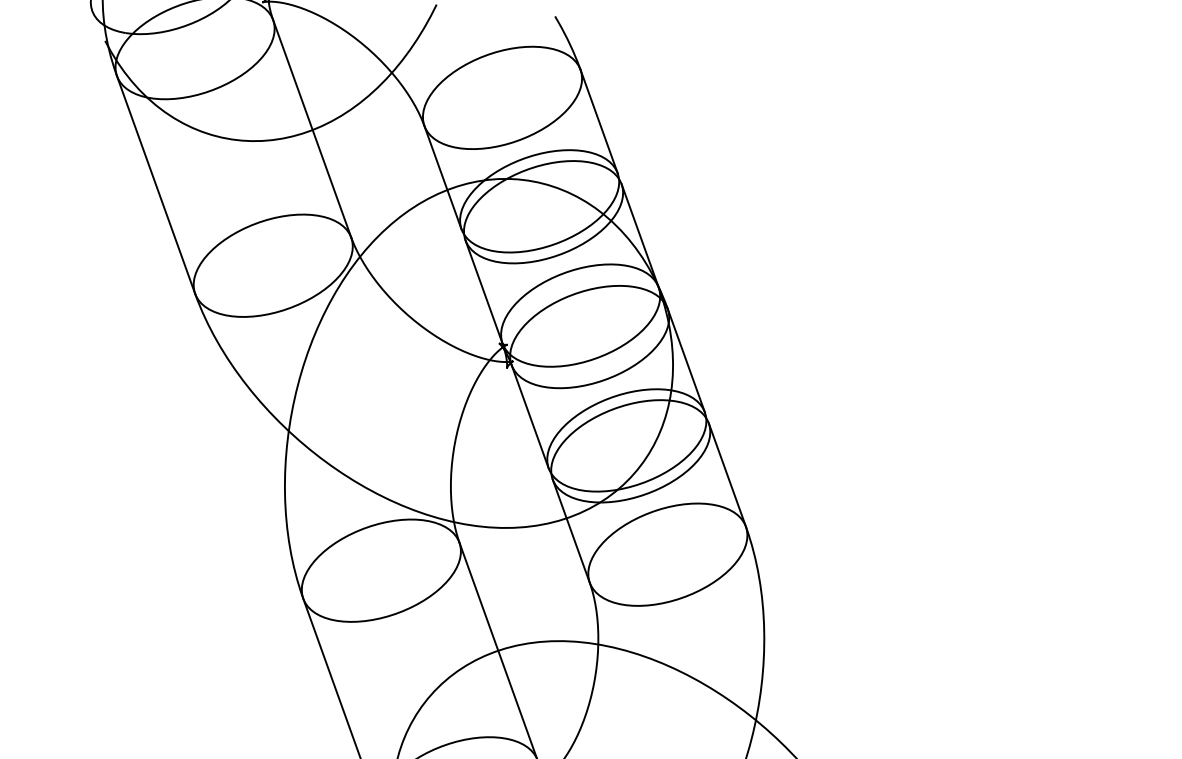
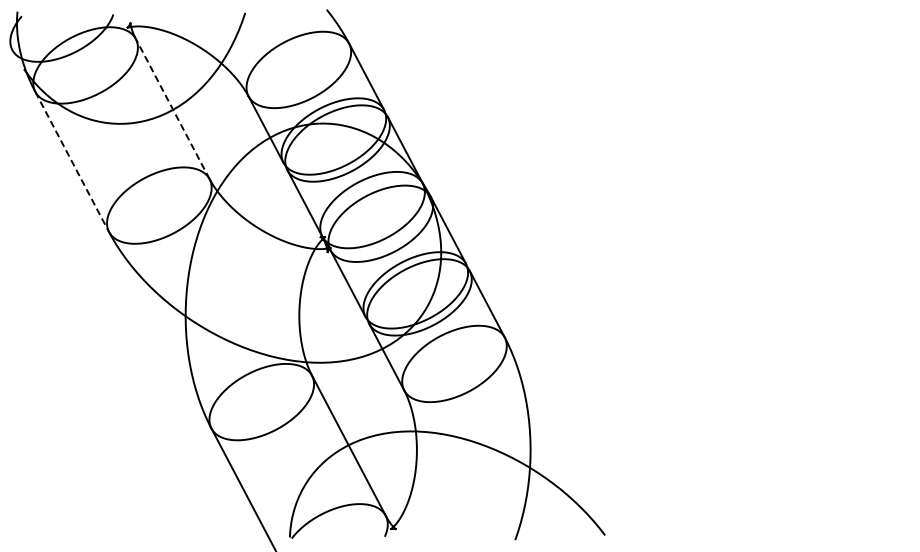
line: (311, 128) -> (172, 108), solid -> dashed
line: (156, 185) -> (72, 162), solid -> dashed

